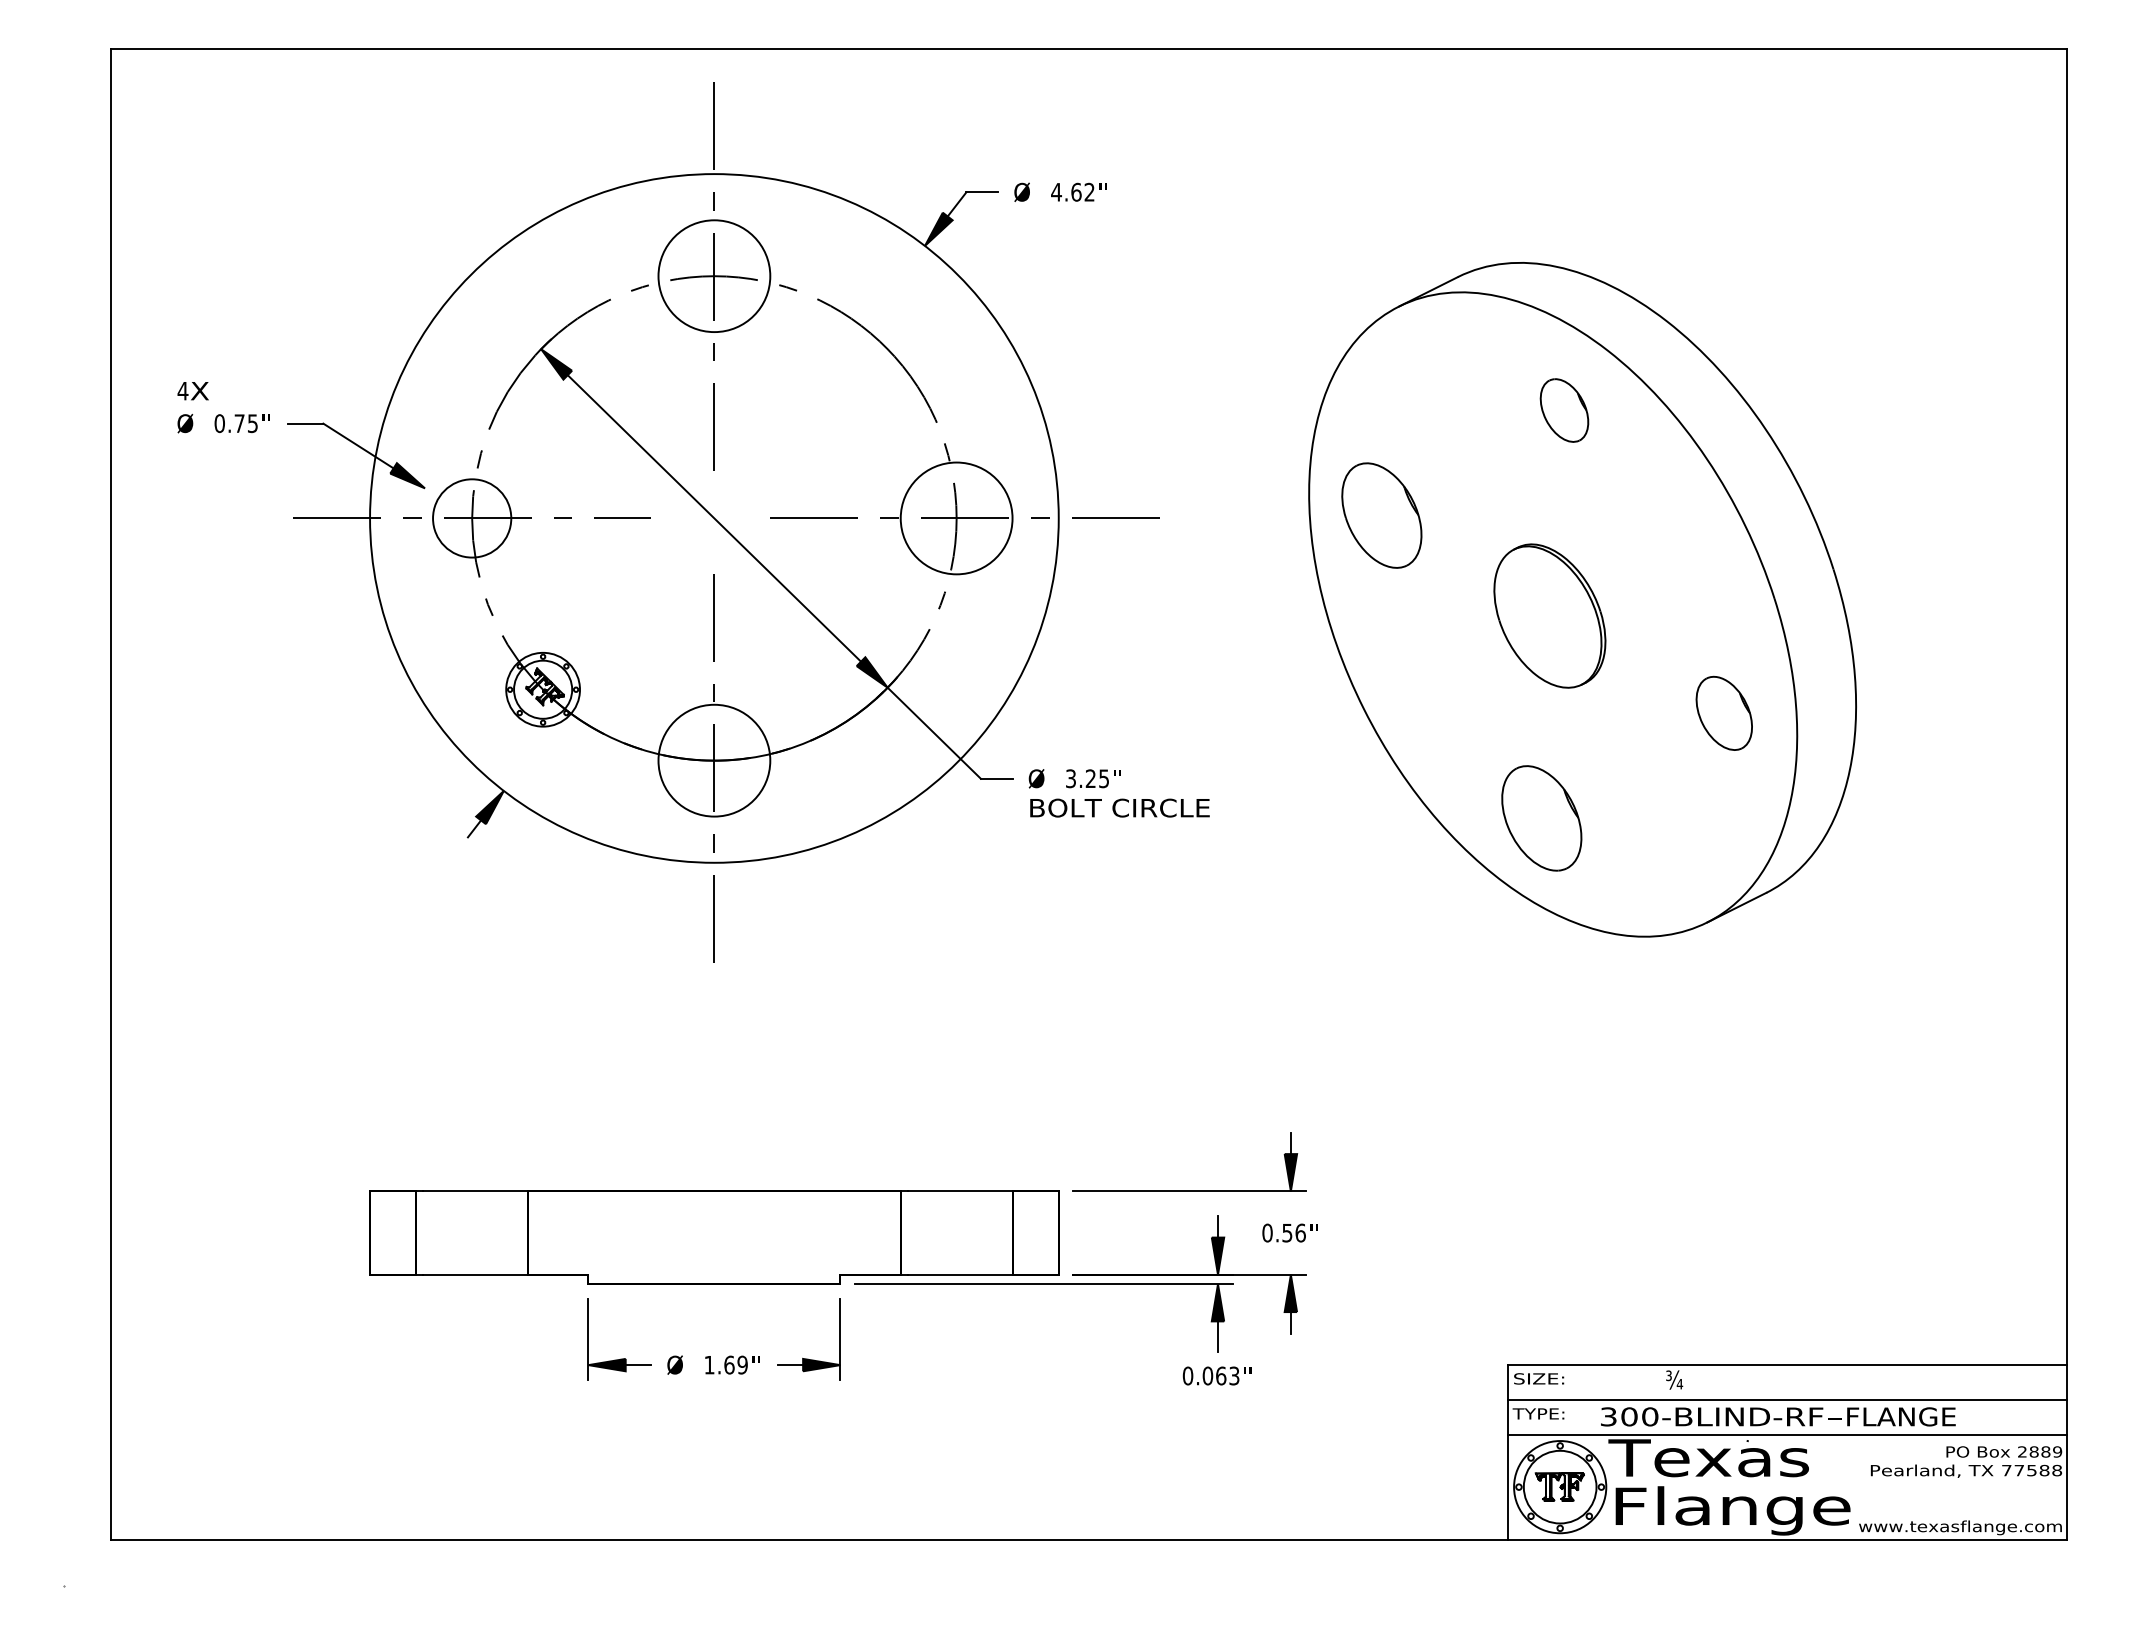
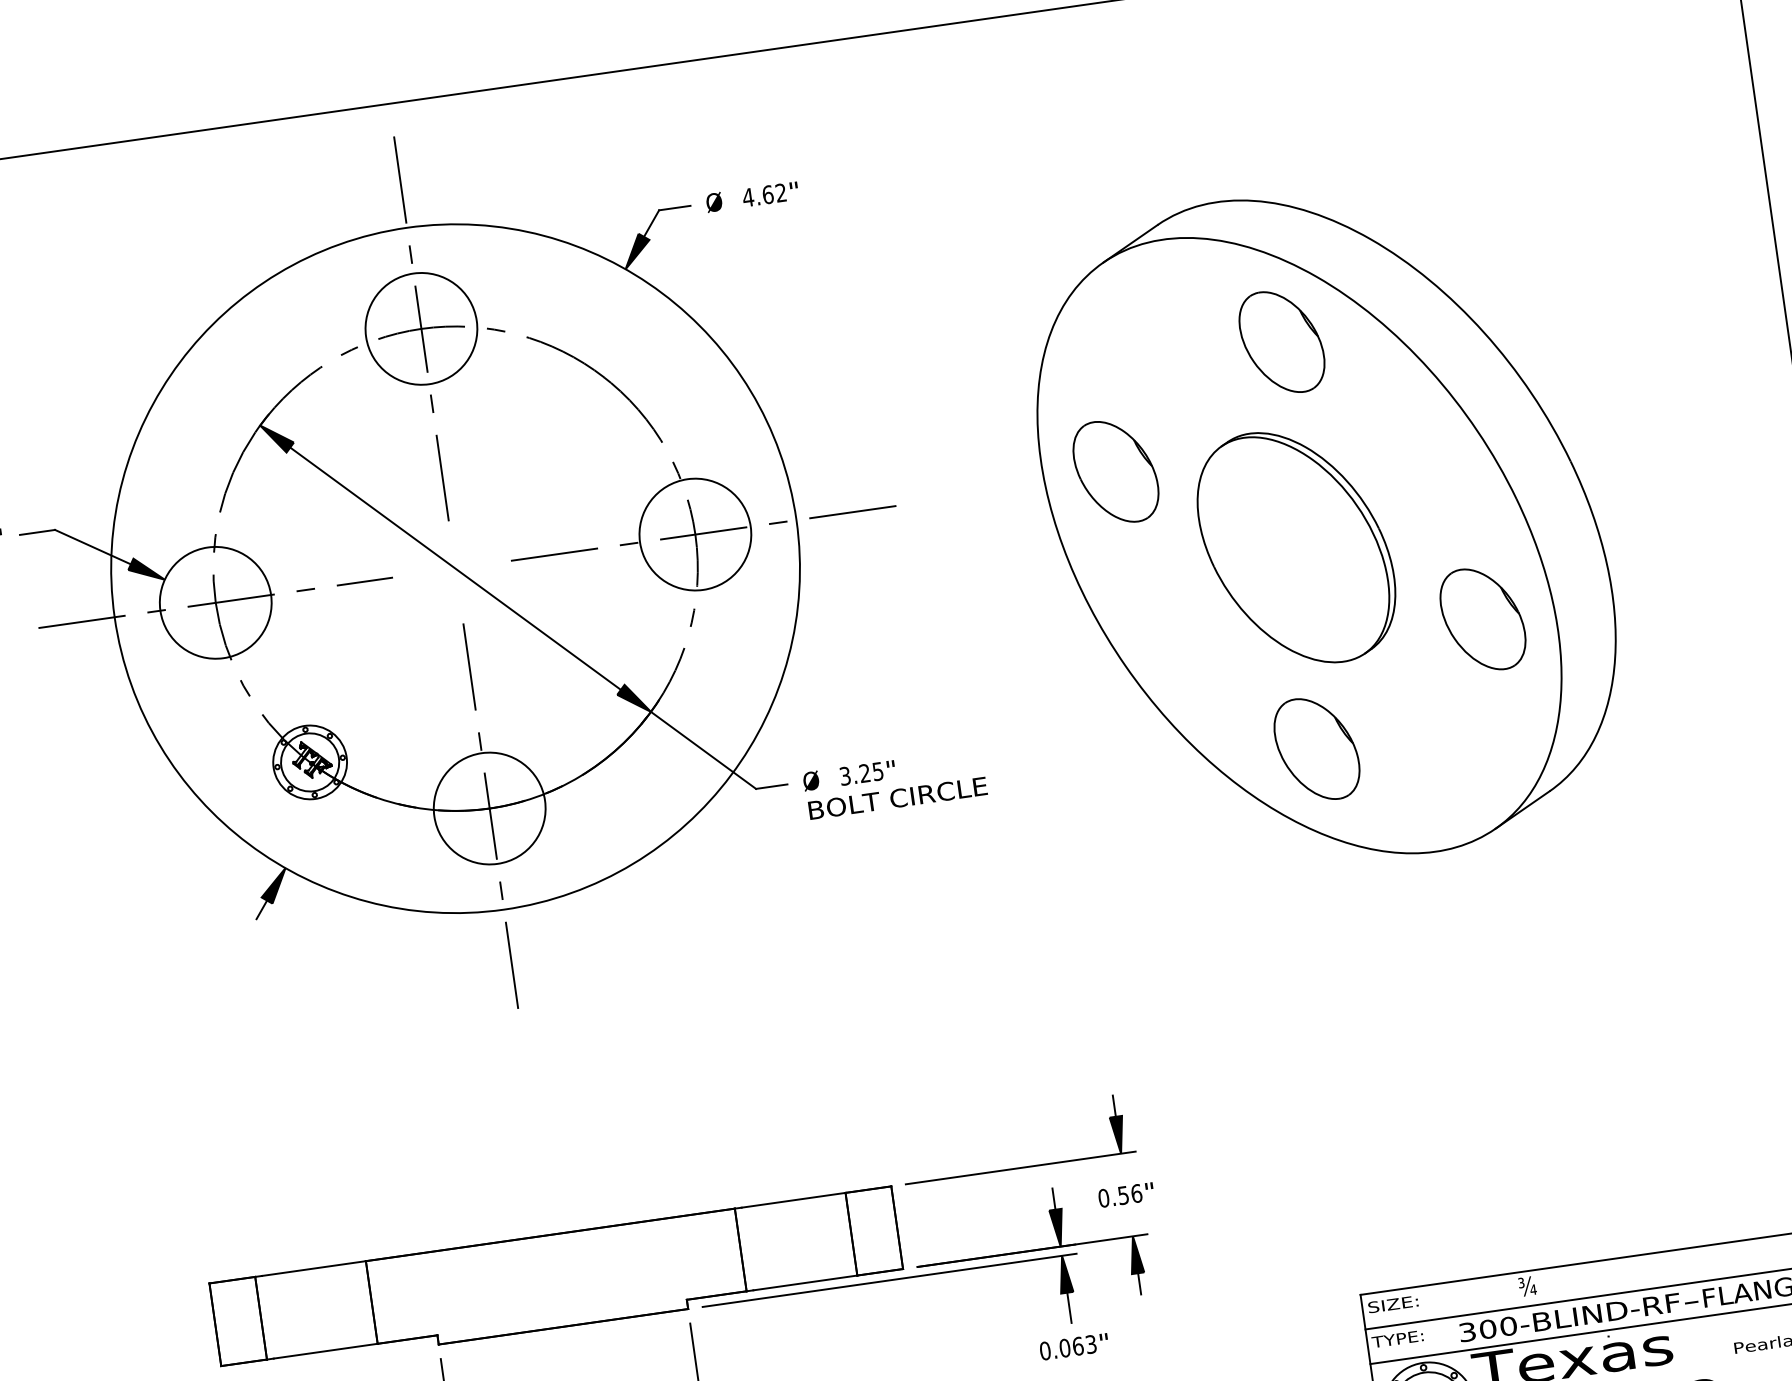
part: (1564, 410) -> (1281, 342), size x1.67
circle: (472, 518) -> (216, 602), size x1.43
part: (1549, 615) -> (1296, 547), size x1.67
part: (1723, 713) -> (1482, 619), size x1.43

